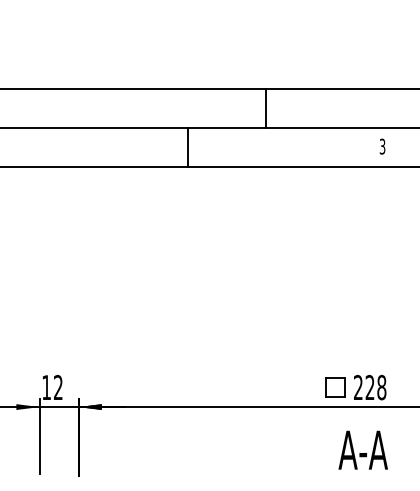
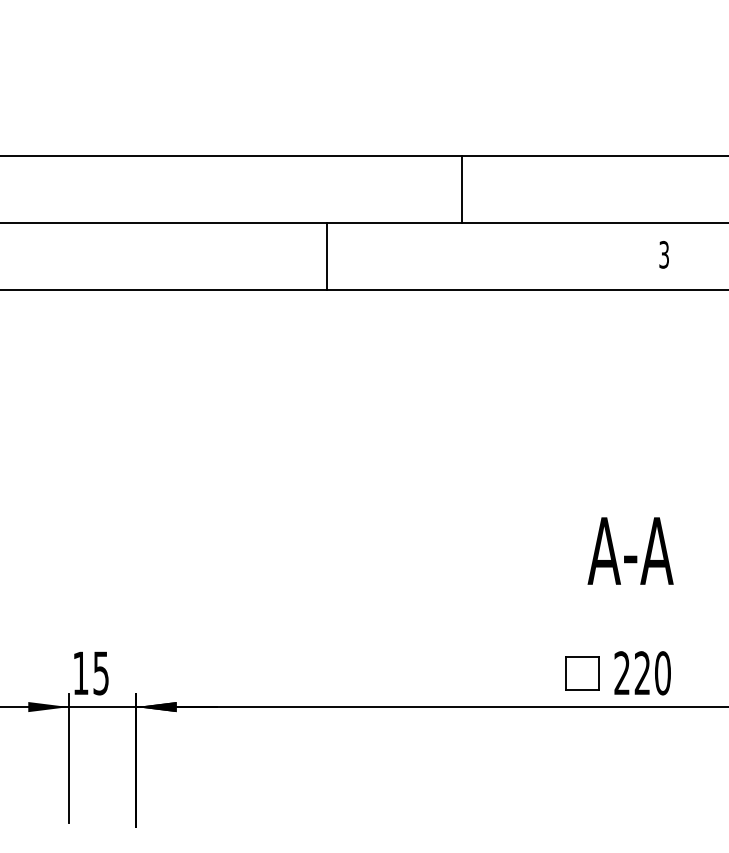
text: (58, 387) -> (101, 673), 12 -> 15
text: (381, 387) -> (662, 673), 228 -> 220
text: (362, 449) -> (629, 549), moved

